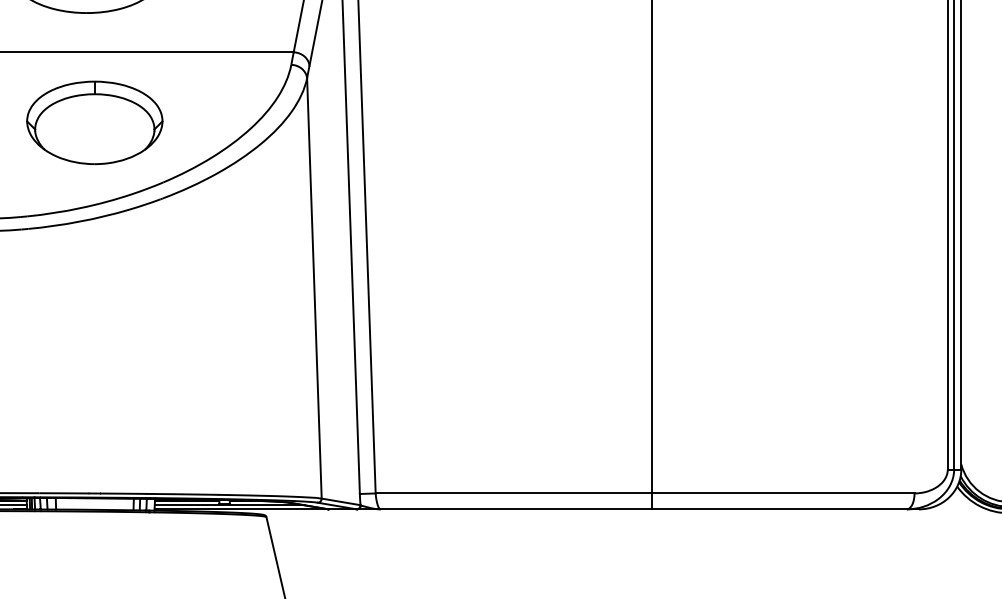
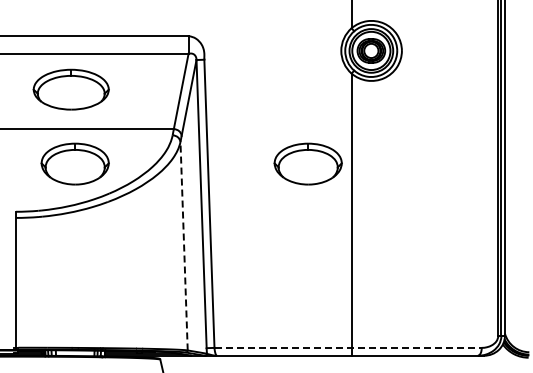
part: (563, 121) -> (307, 163), added
line: (315, 286) -> (184, 245), solid -> dashed
line: (645, 492) -> (348, 347), solid -> dashed

